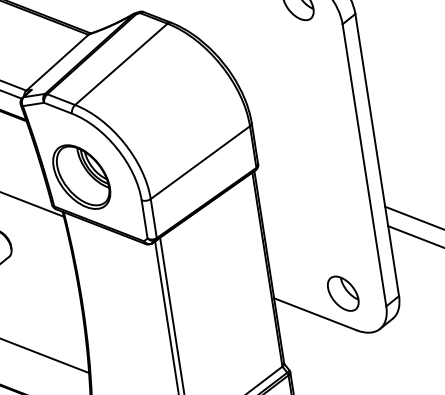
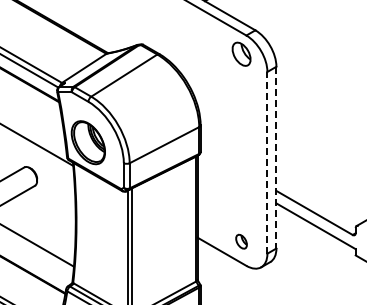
line: (377, 154) -> (276, 157), solid -> dashed
line: (364, 164) -> (267, 162), solid -> dashed
part: (343, 293) -> (241, 241), size x0.6

